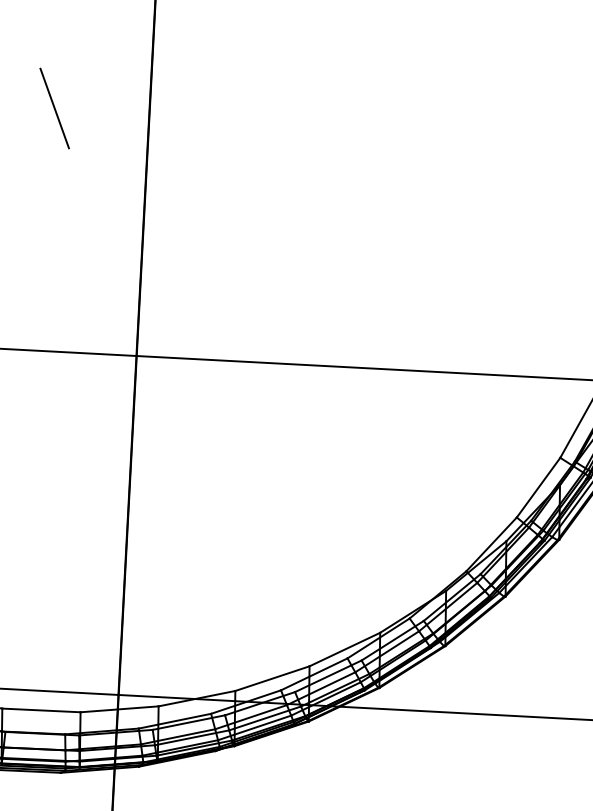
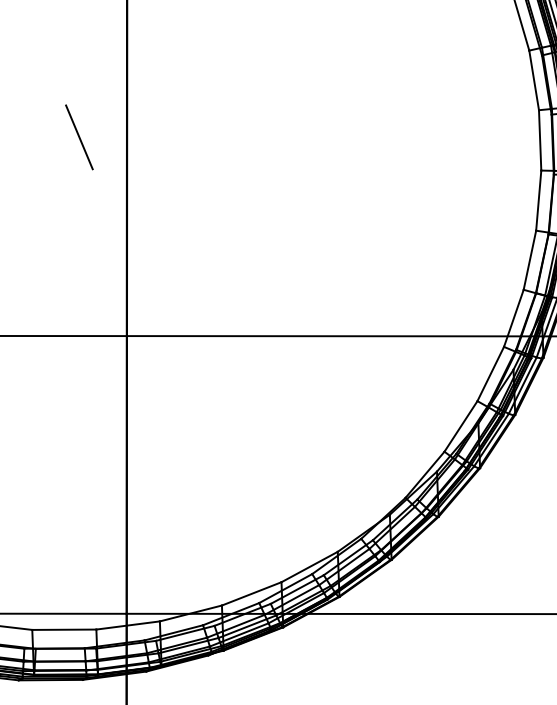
line: (54, 108) -> (79, 137), moved

